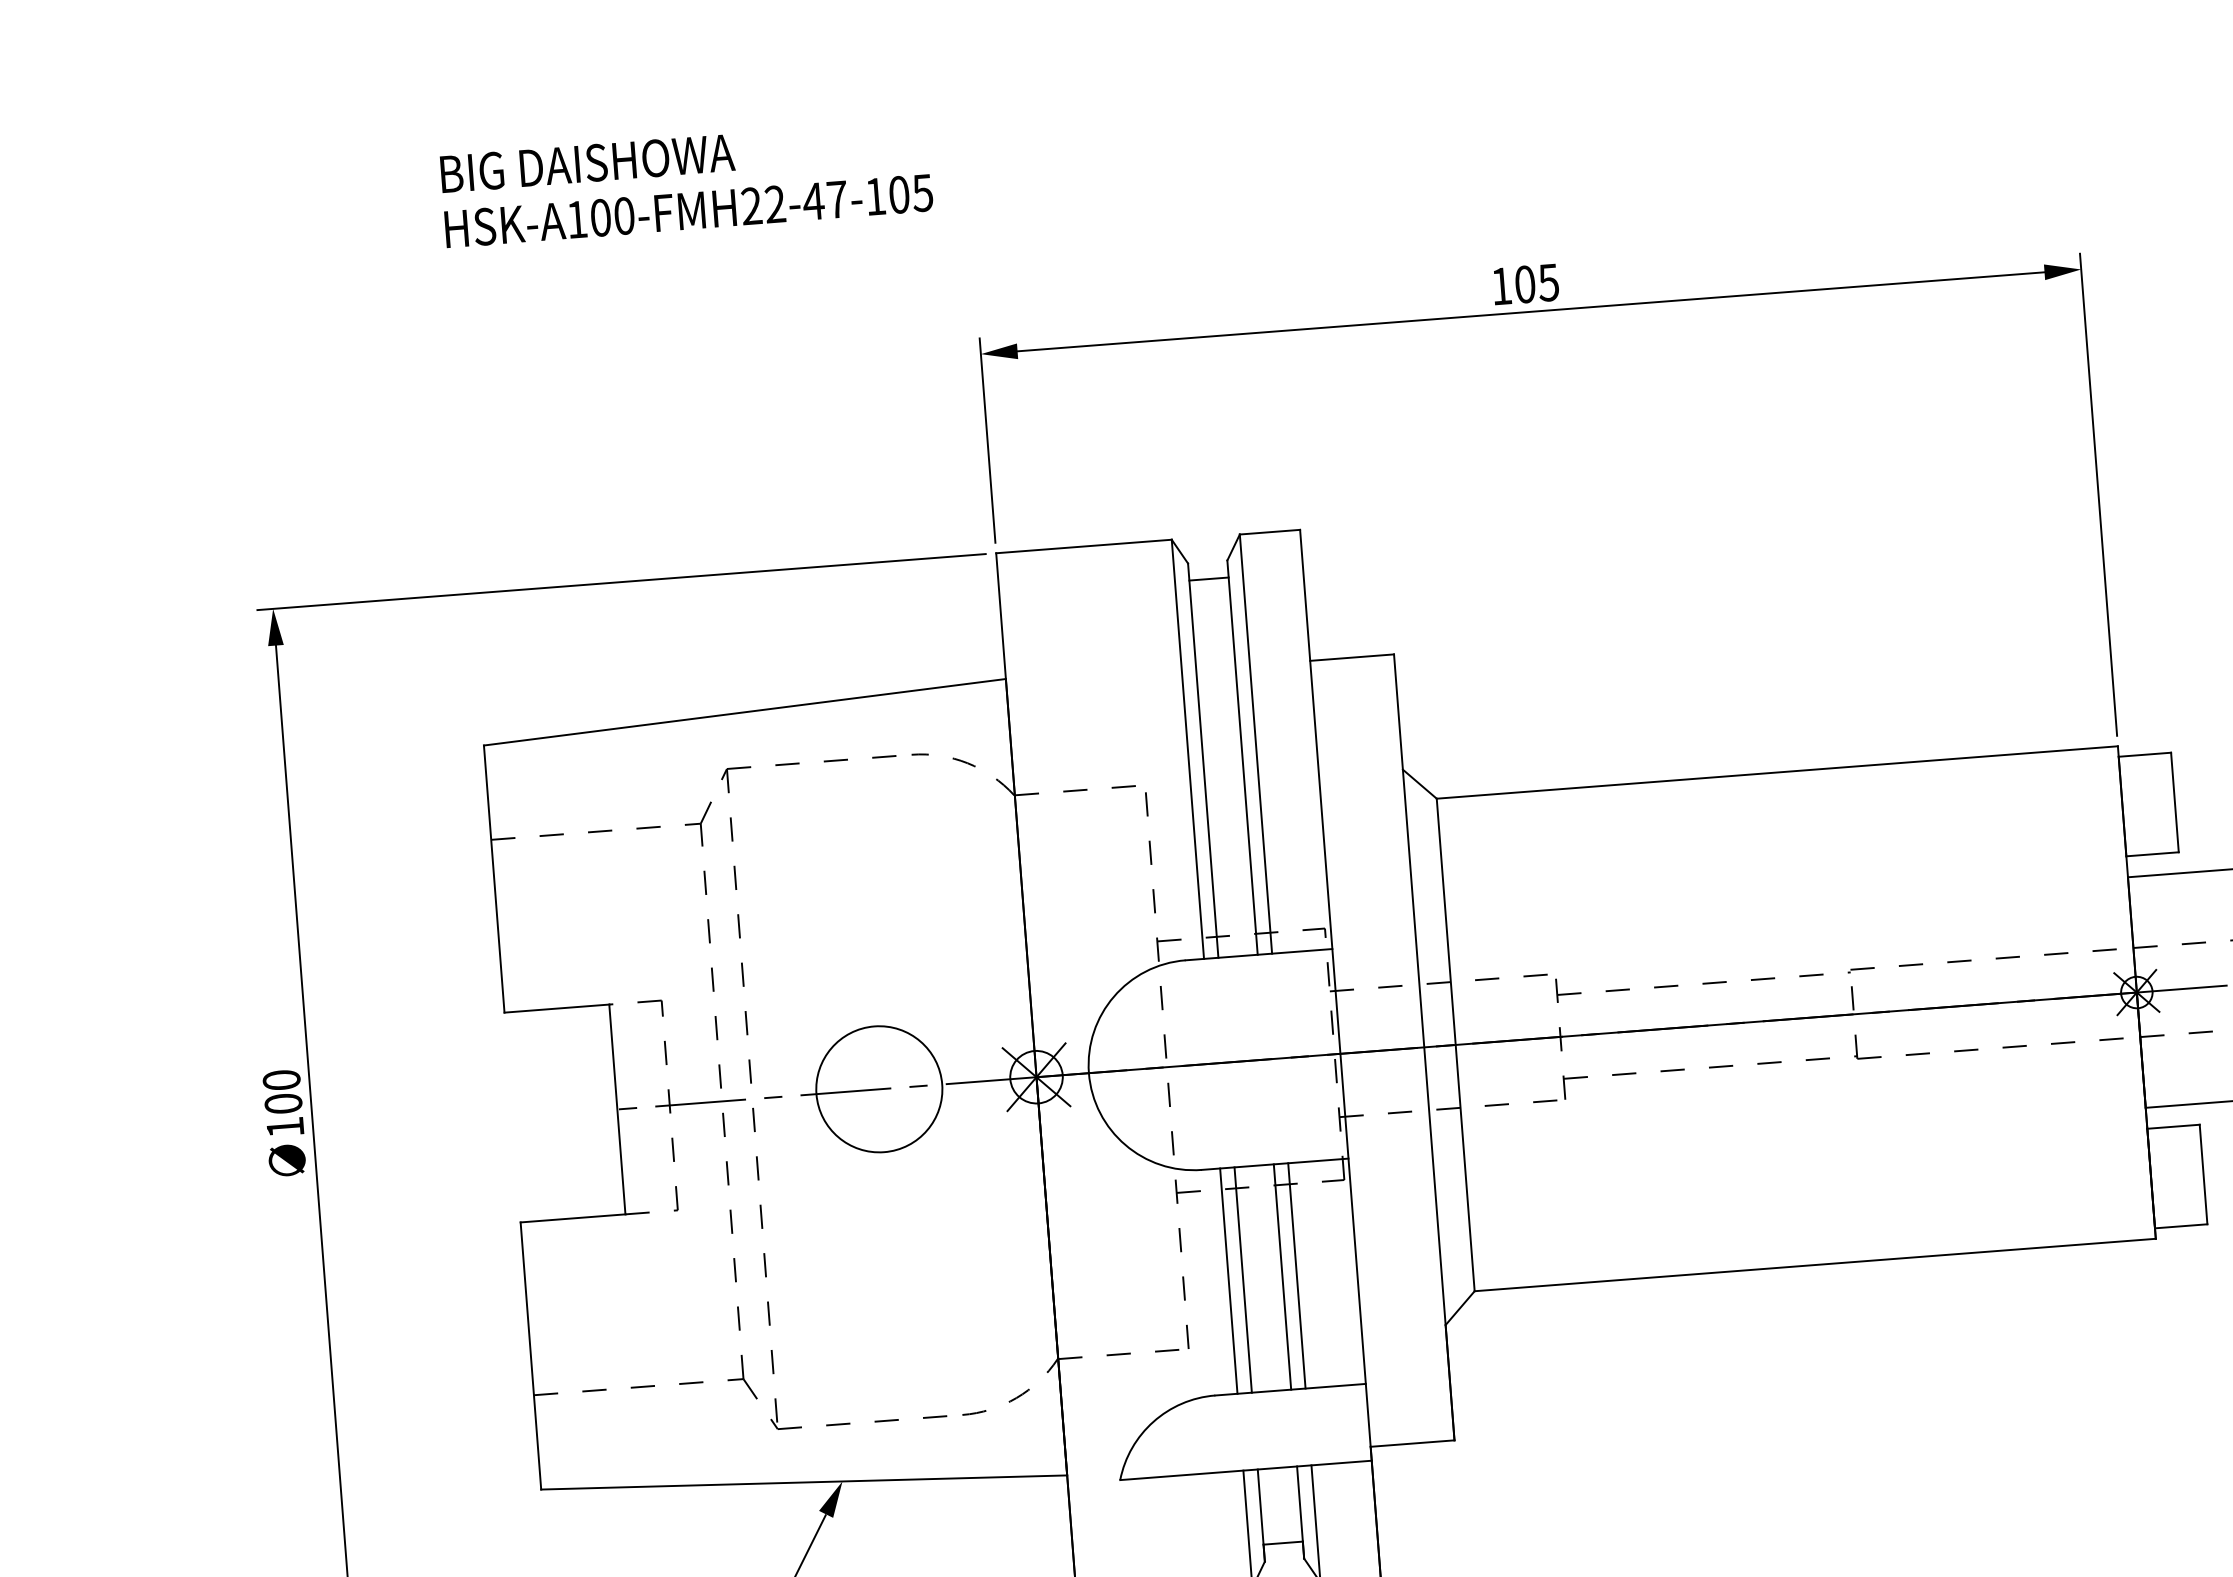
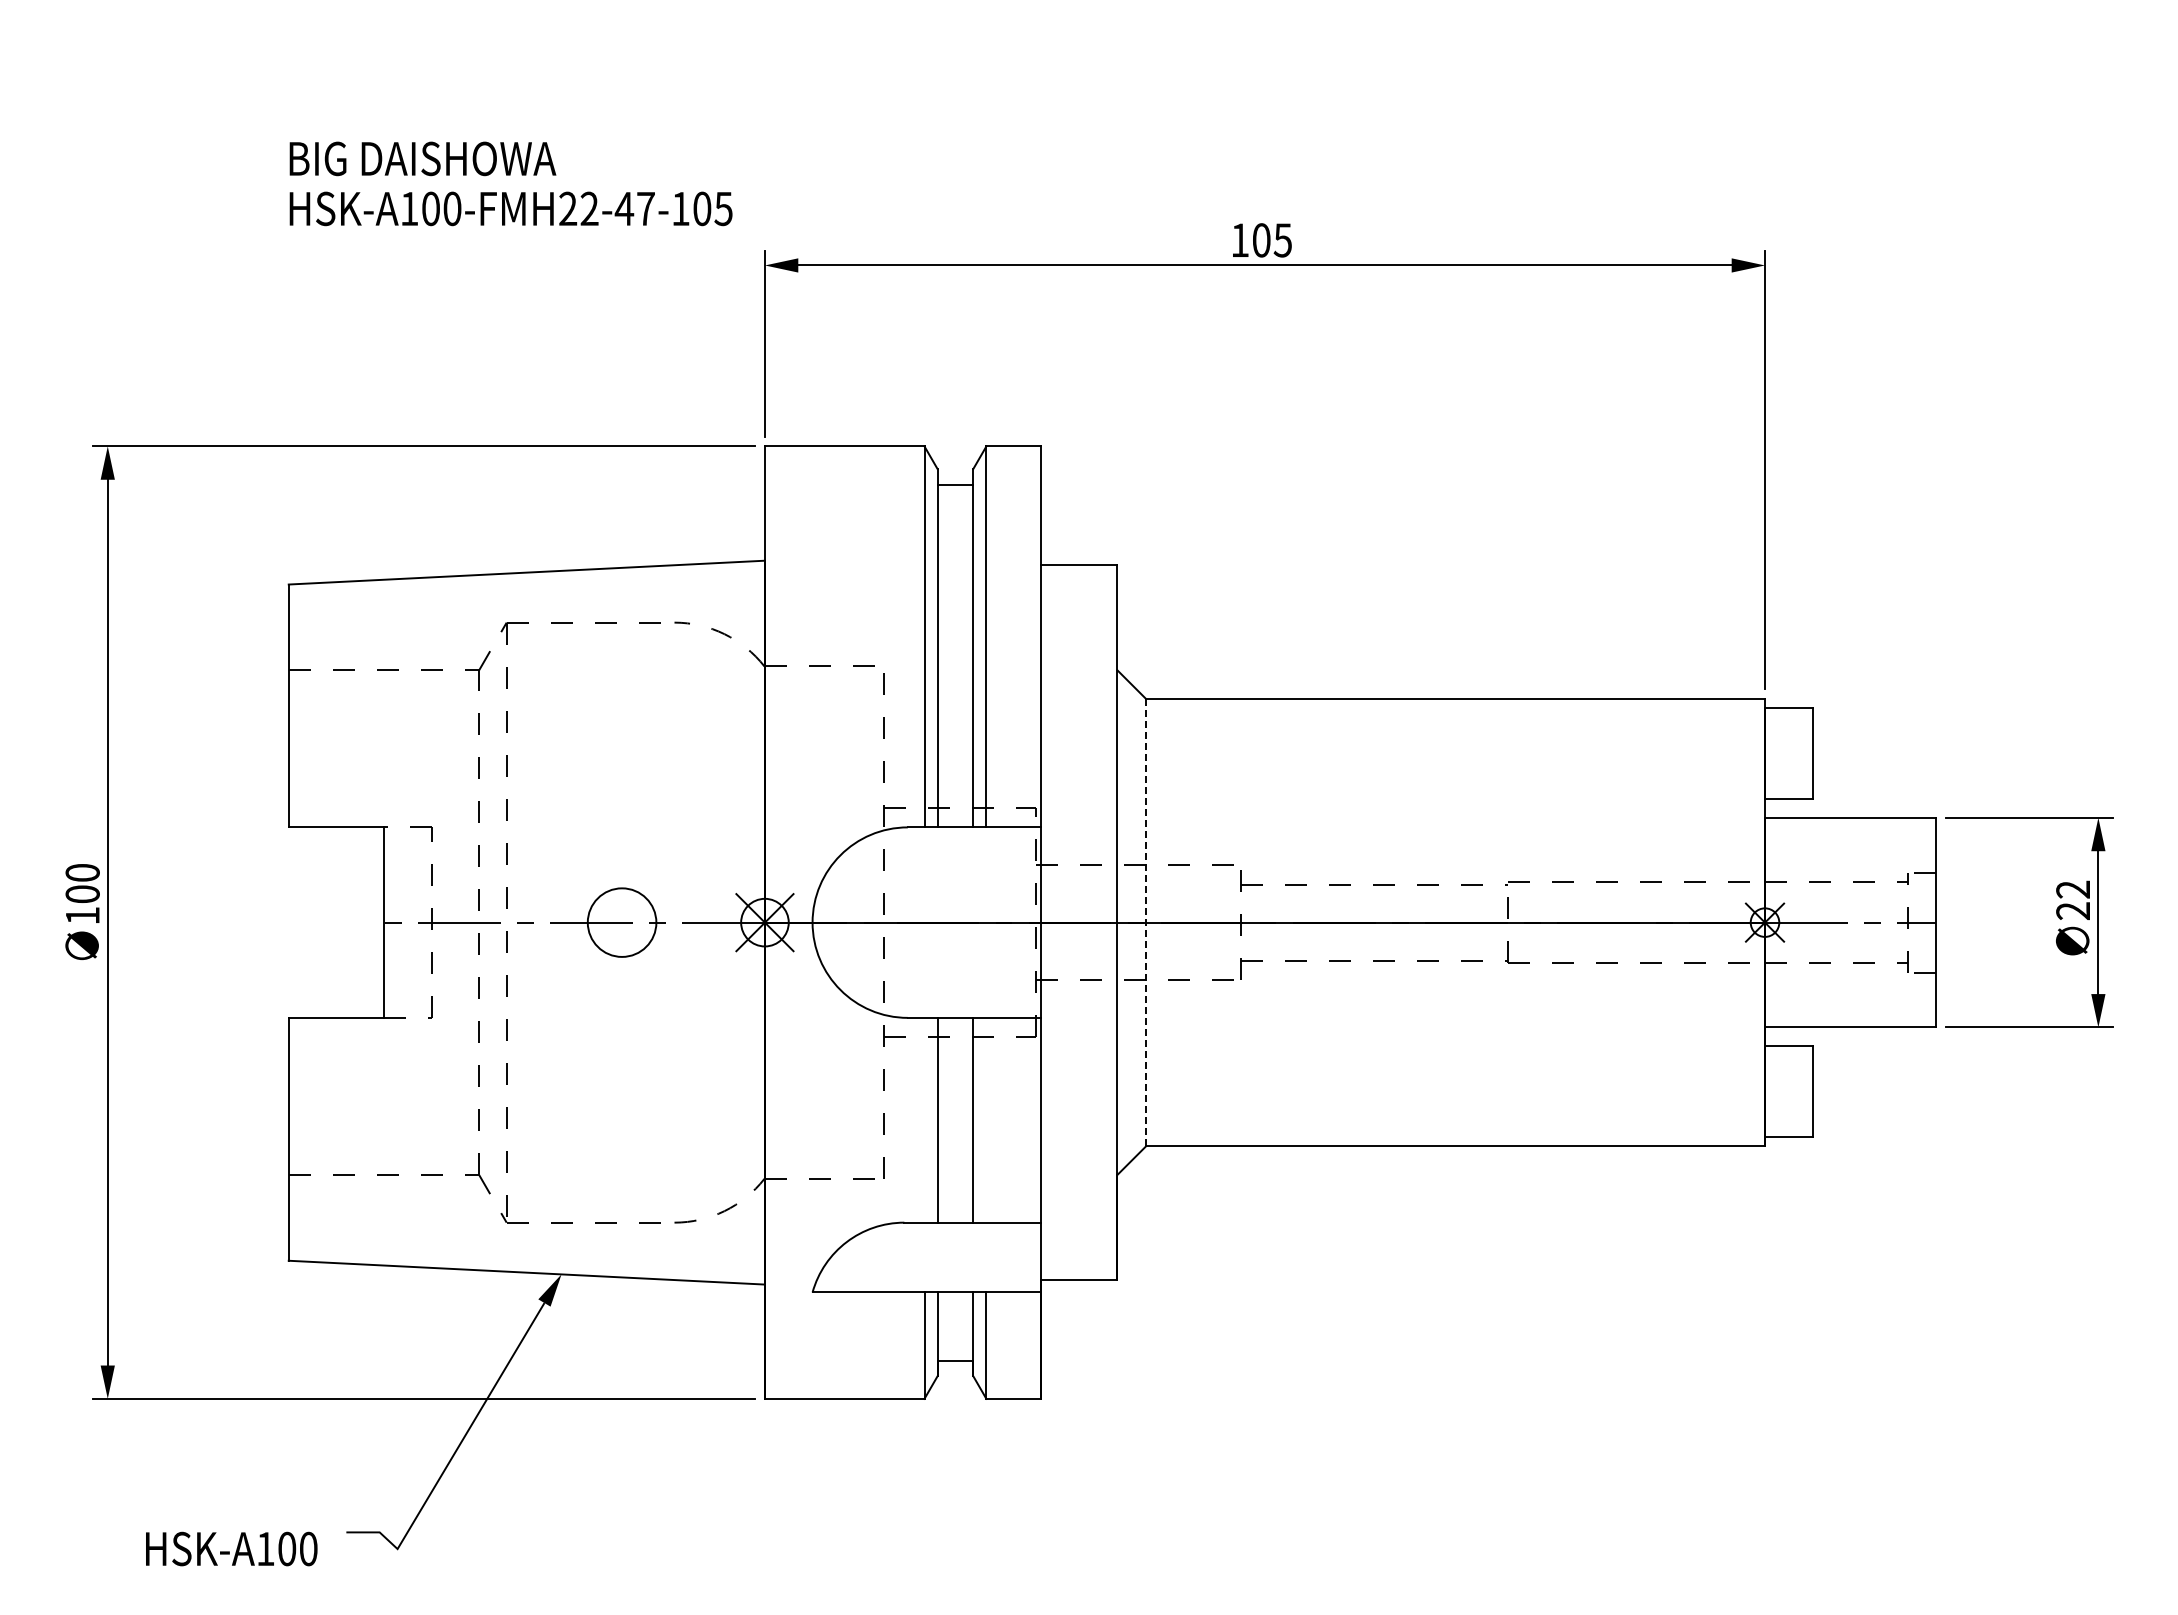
text: (686, 183) -> (510, 183), moved
line: (1455, 1044) -> (1145, 922), solid -> dashed
circle: (878, 1089) -> (621, 922), size x0.6
line: (1296, 1275) -> (986, 1119), removed
line: (1228, 1280) -> (924, 1119), removed

